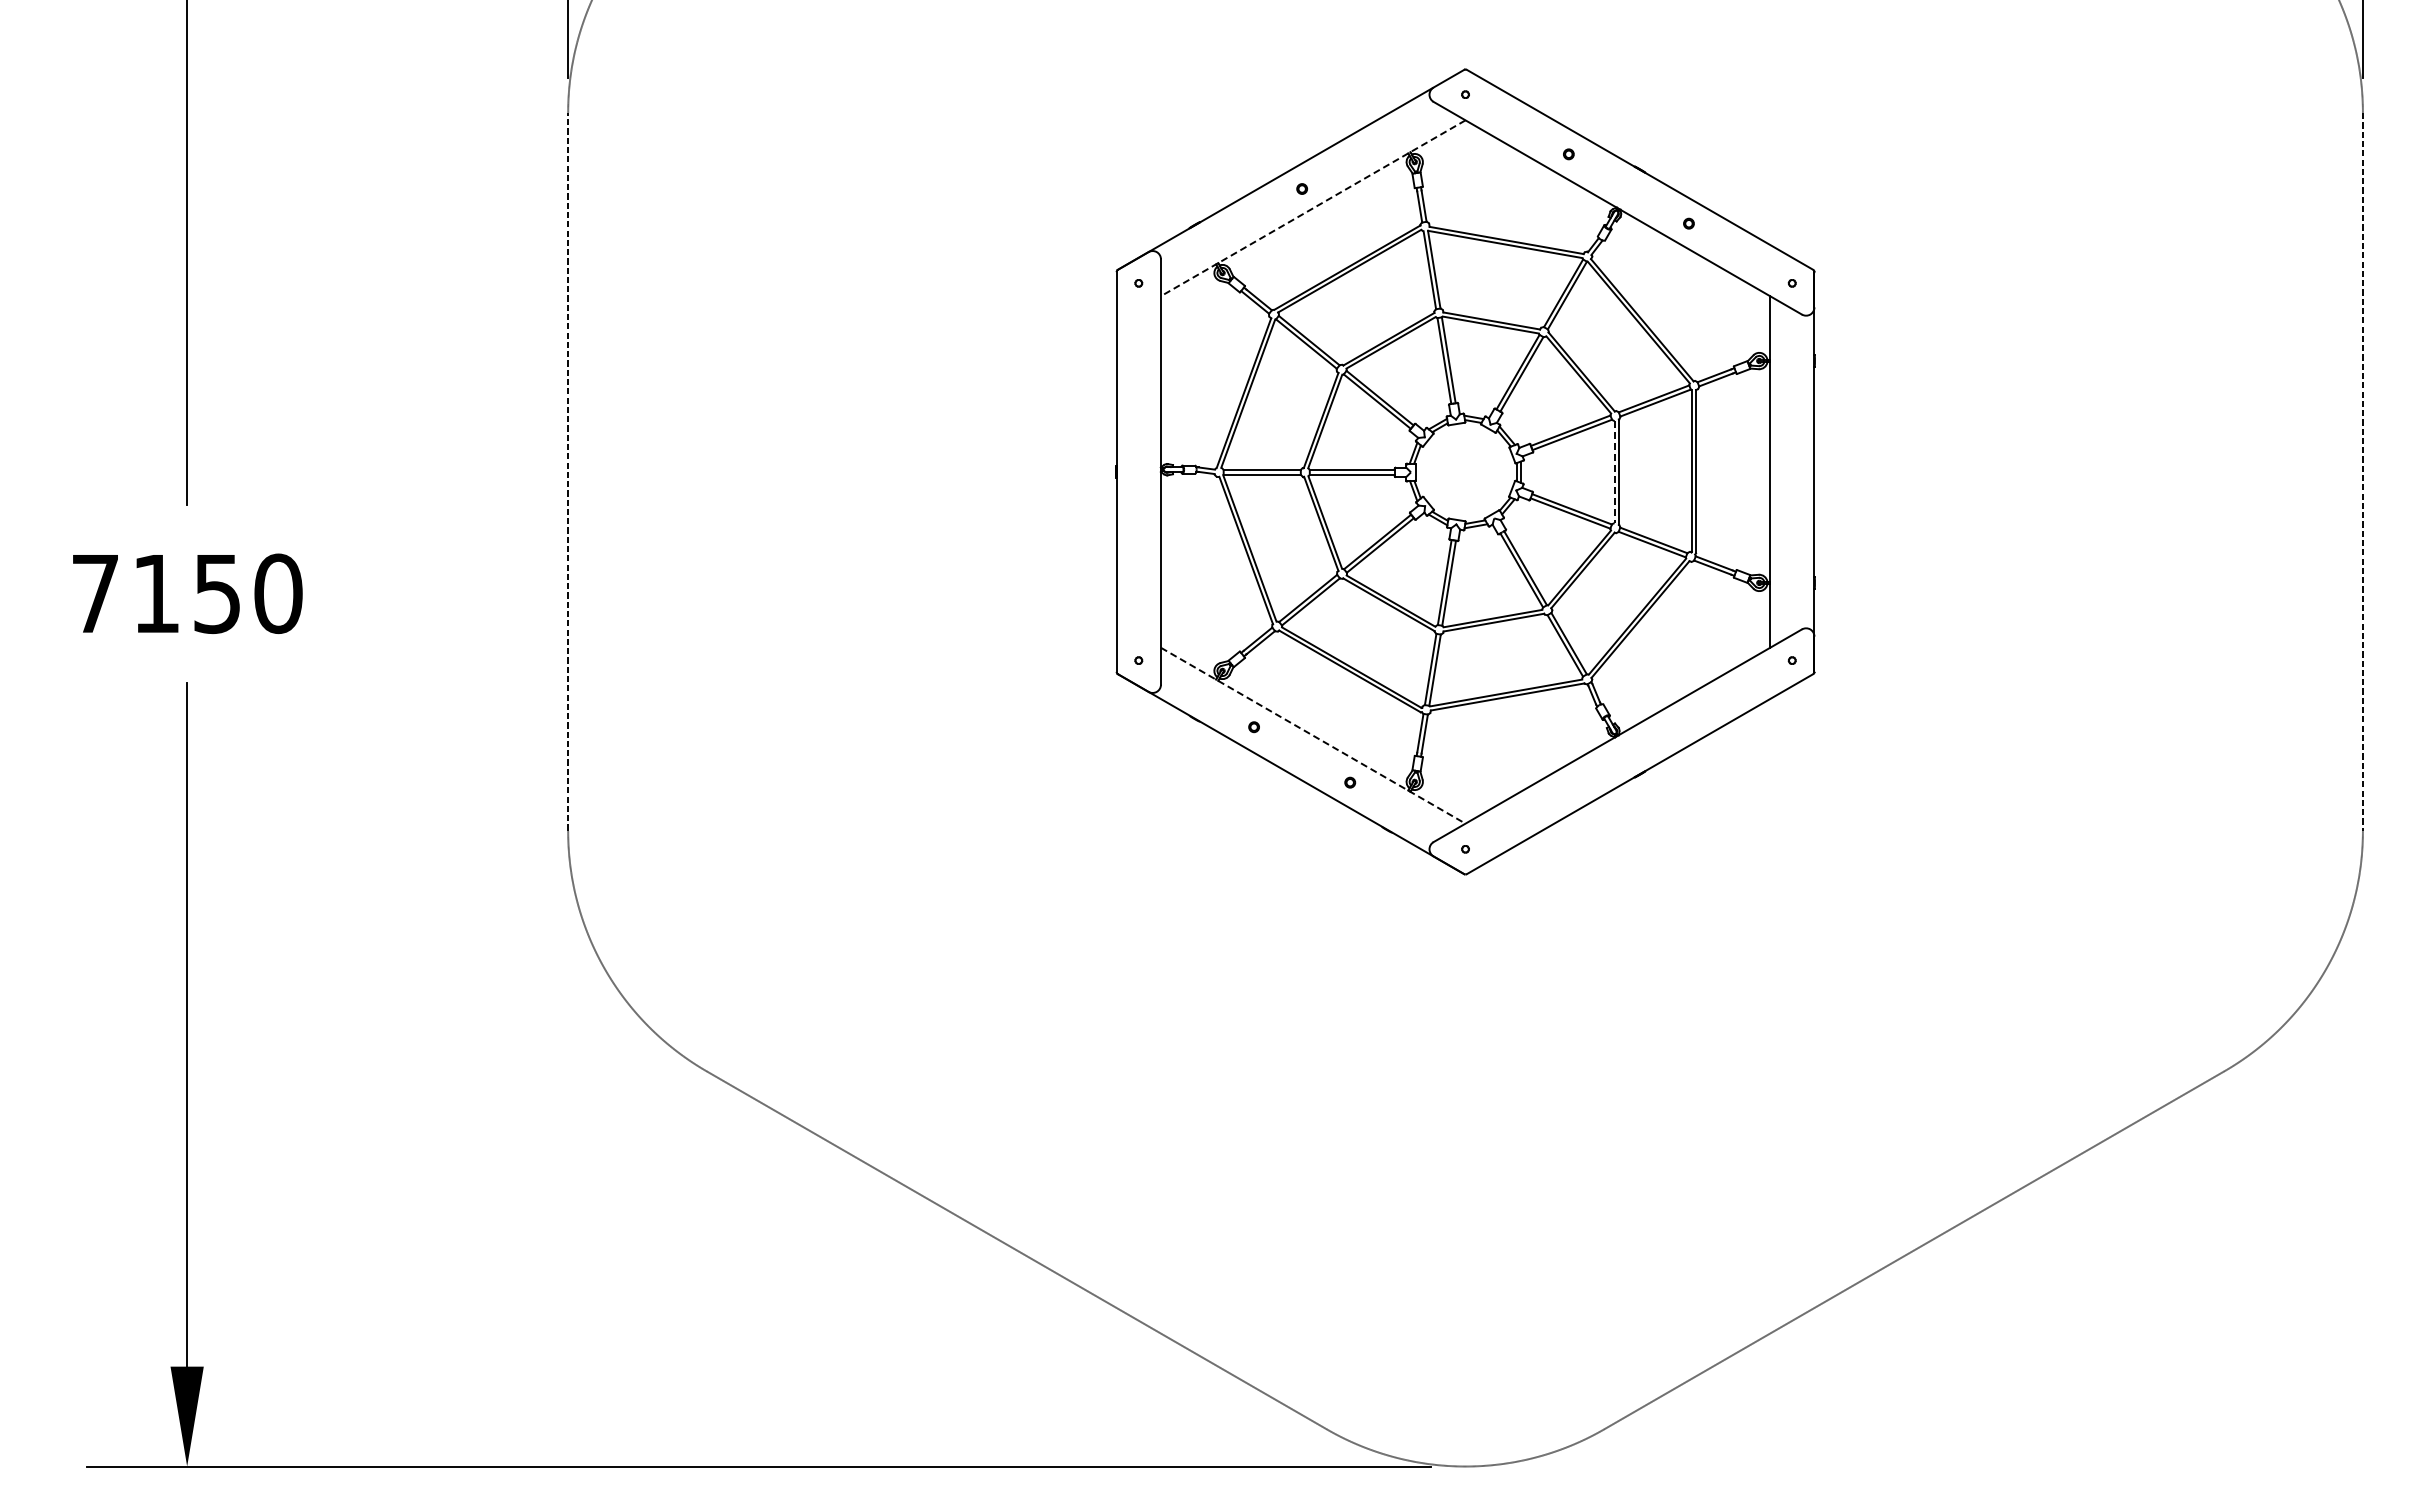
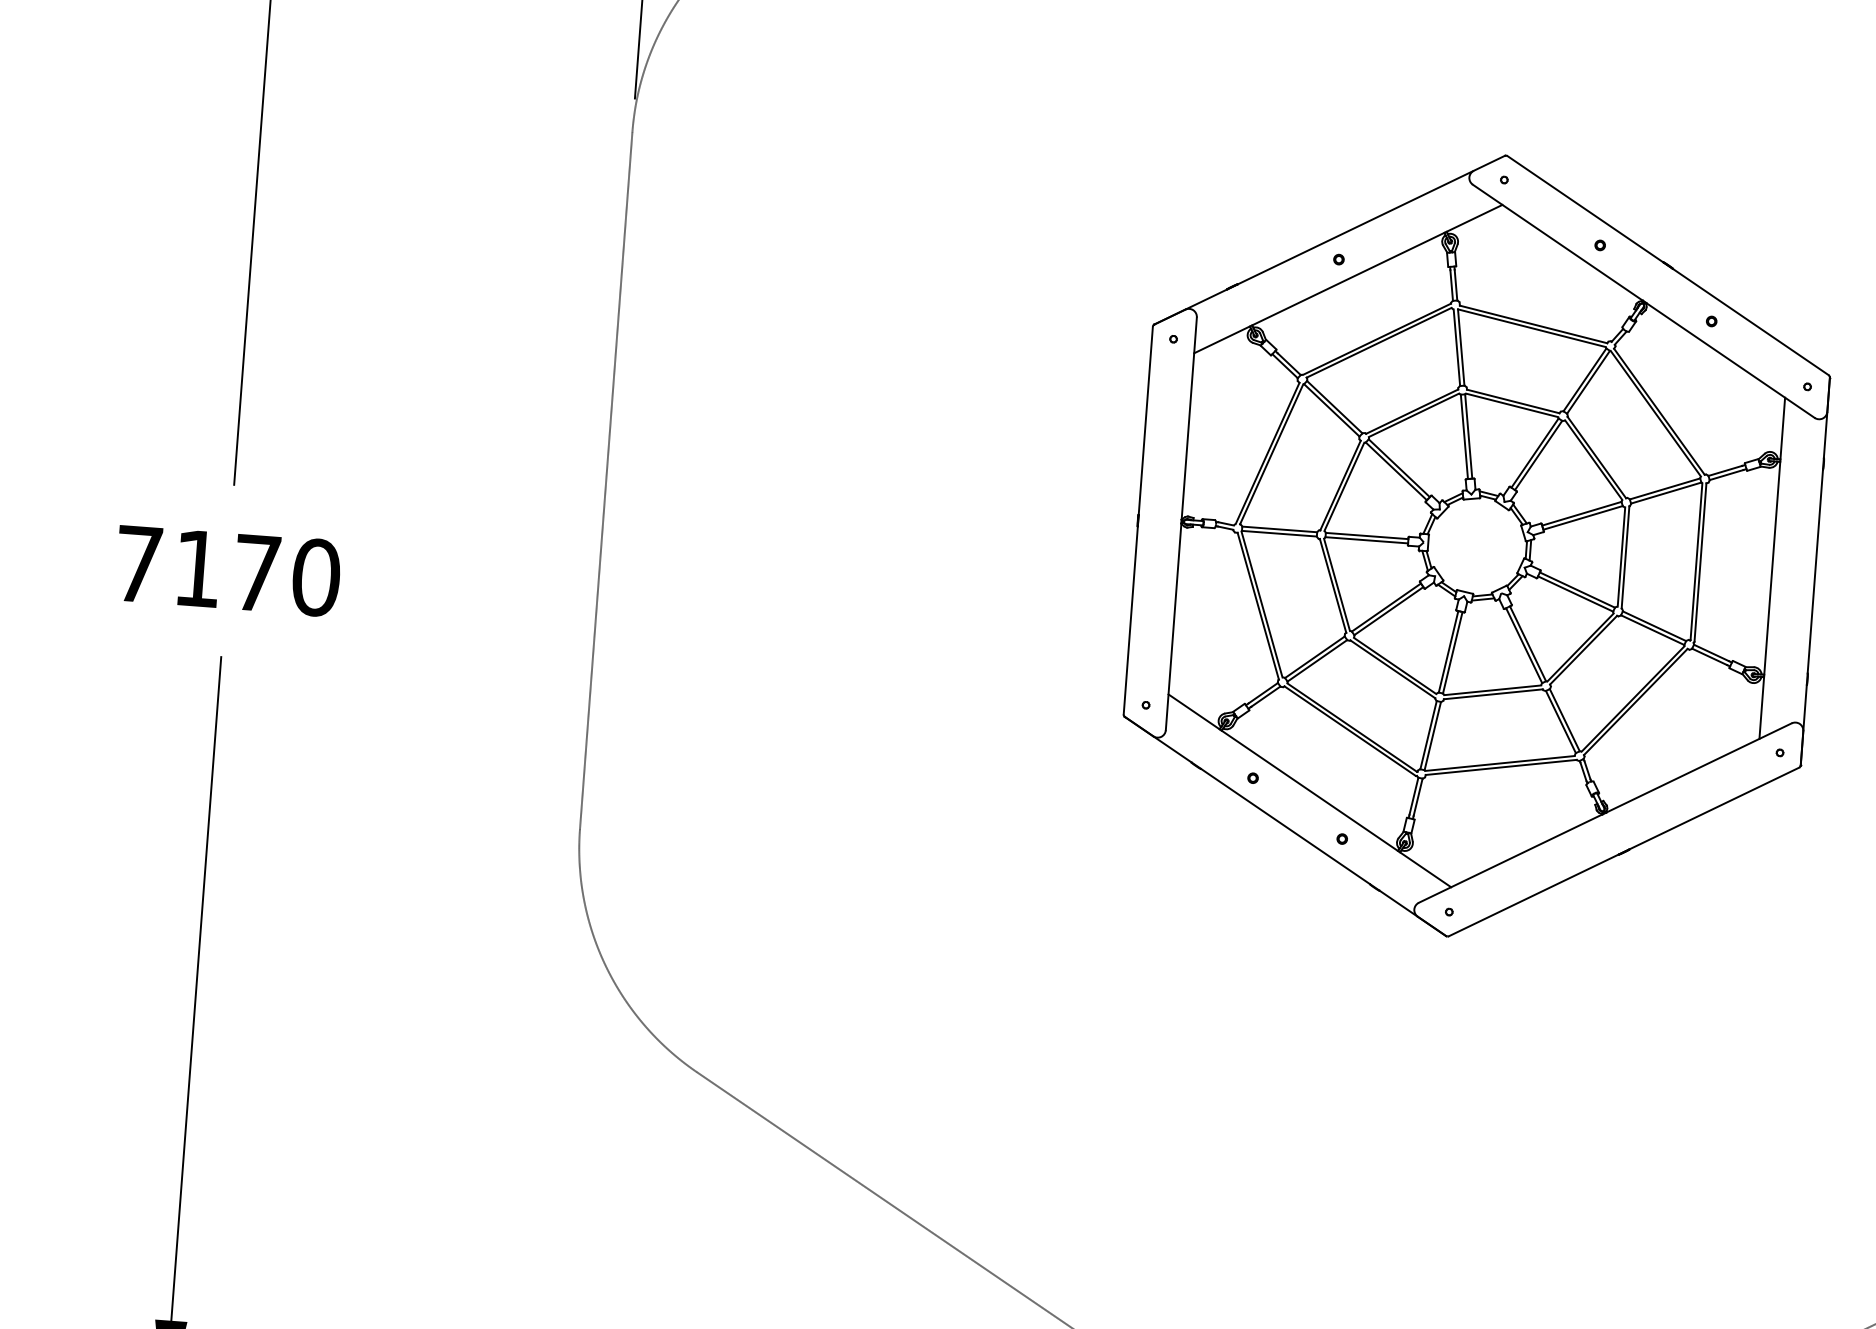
line: (1313, 208) -> (1348, 279), dashed -> solid
line: (1614, 472) -> (1621, 557), dashed -> solid
text: (216, 594) -> (256, 573), 7150 -> 7170
line: (1313, 735) -> (1310, 790), dashed -> solid

